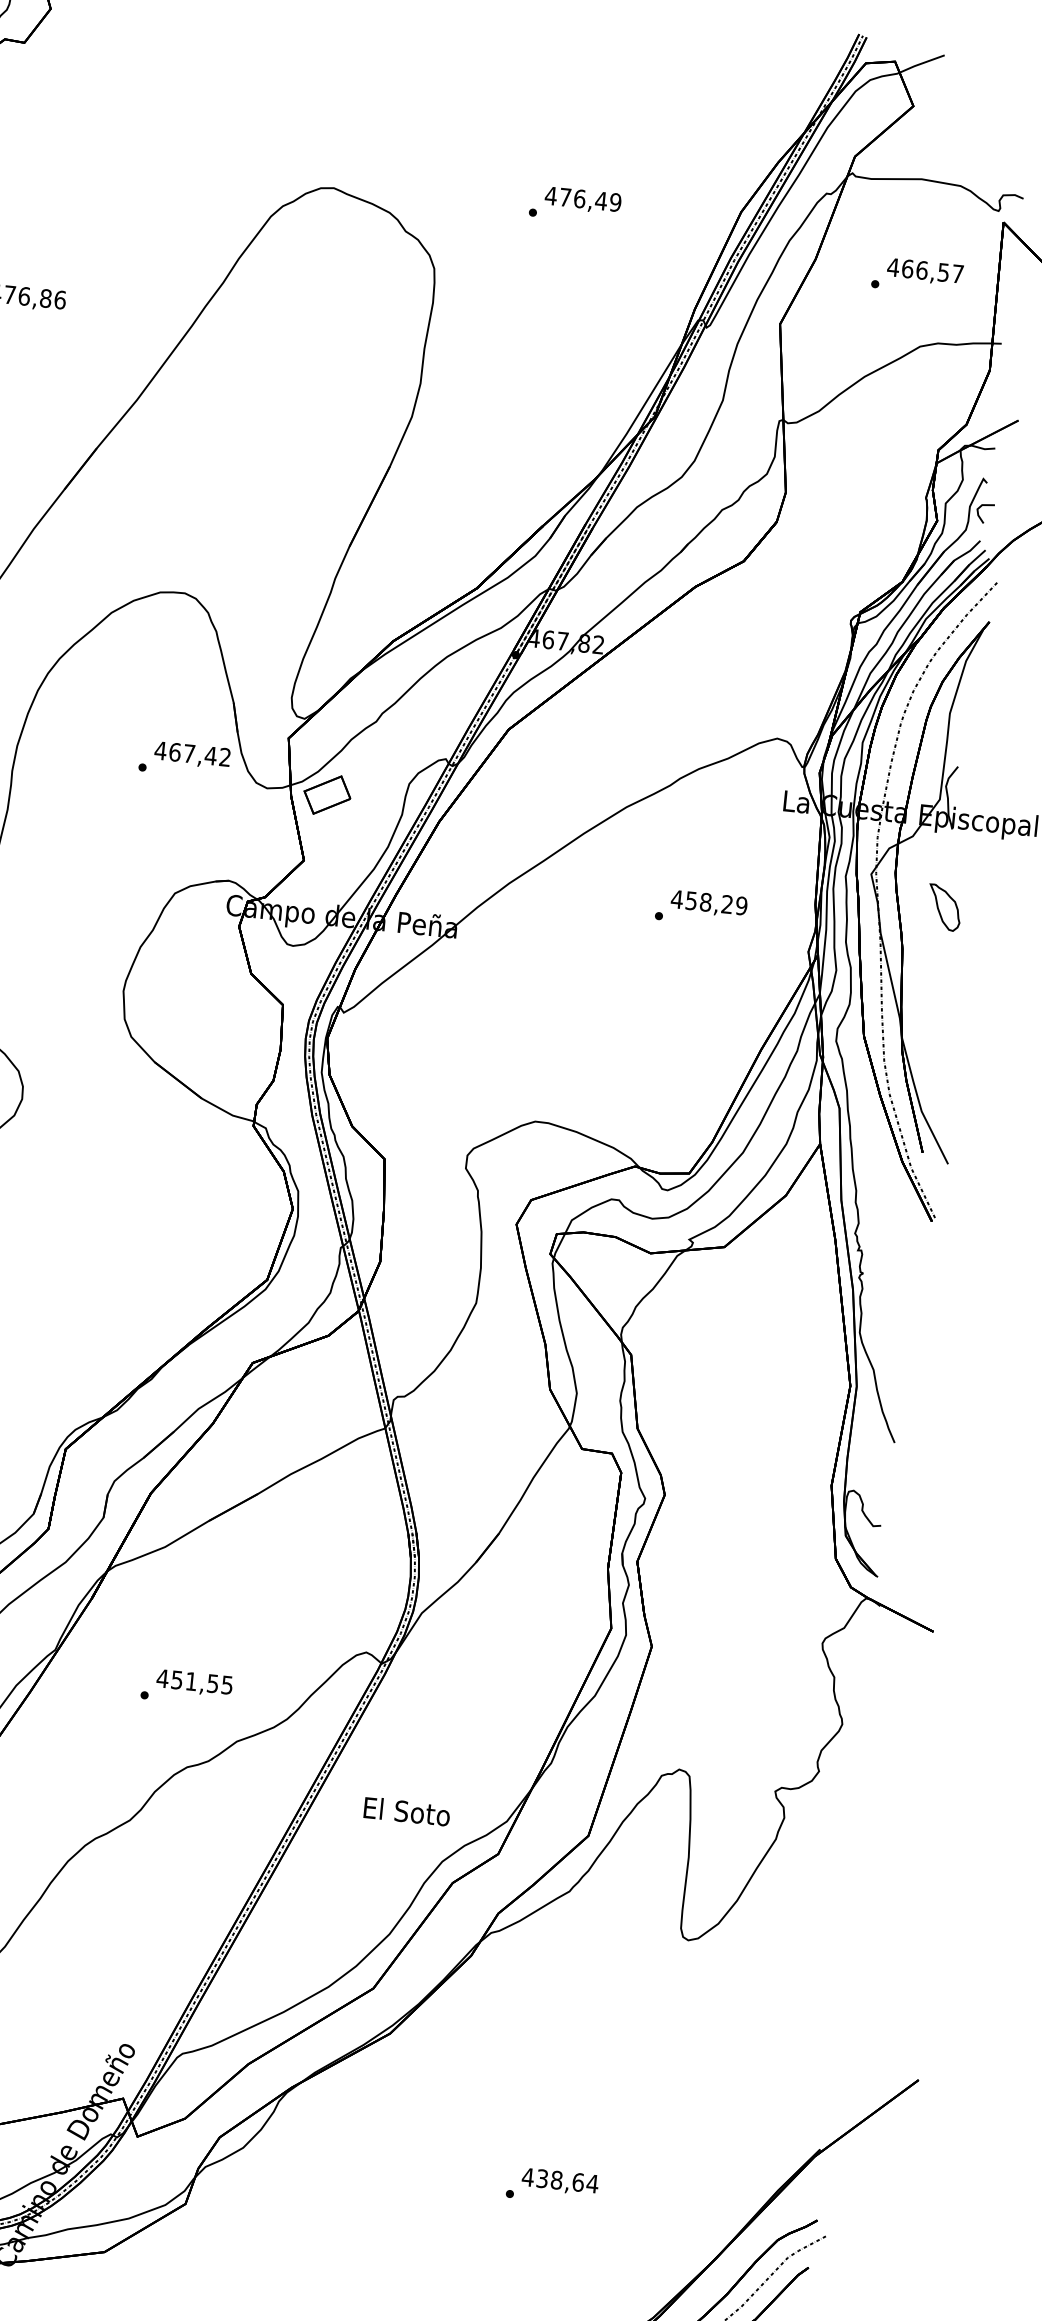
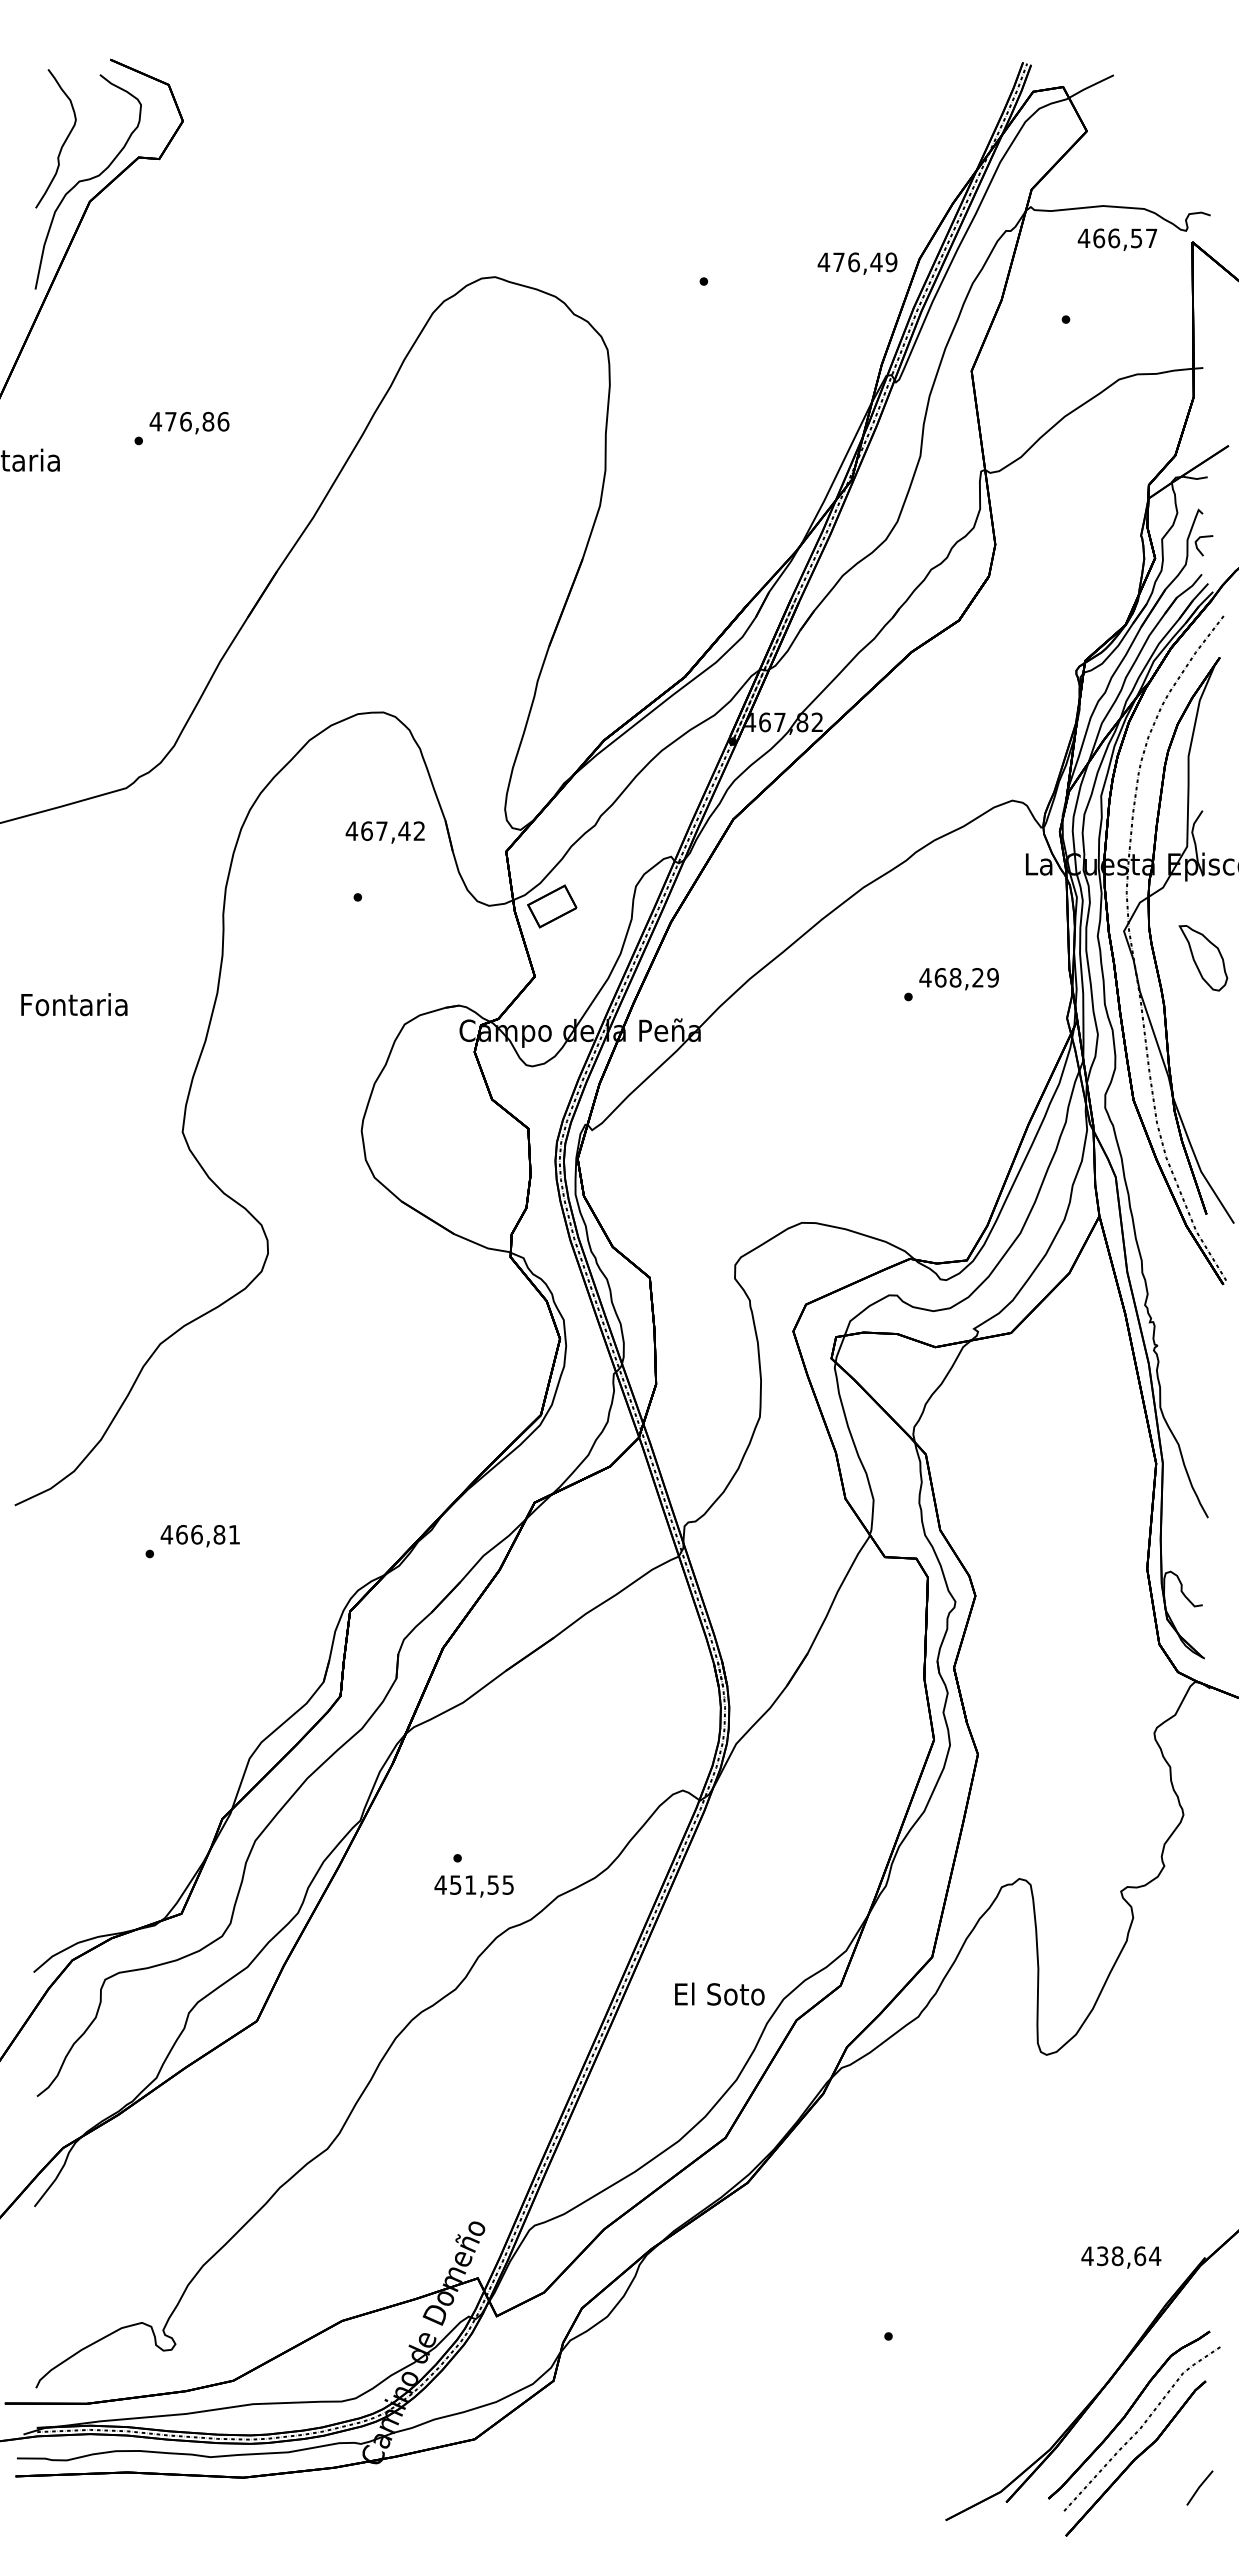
text: (583, 200) -> (857, 263), moved
text: (925, 271) -> (1117, 239), moved
text: (191, 755) -> (384, 832), moved
text: (691, 900) -> (940, 977), 458,29 -> 468,29
part: (944, 907) -> (1203, 958), size x1.4
text: (193, 1683) -> (473, 1886), moved
text: (406, 1810) -> (719, 1993), moved
text: (560, 2181) -> (1121, 2257), moved

